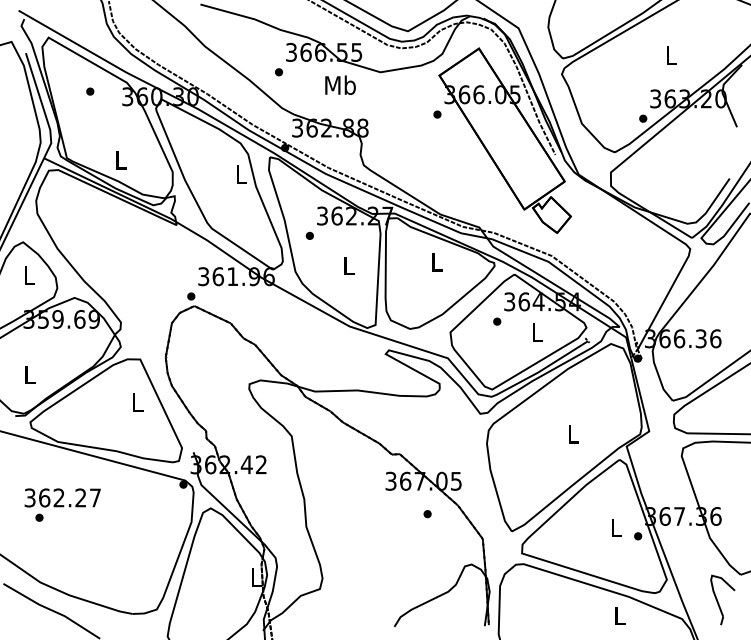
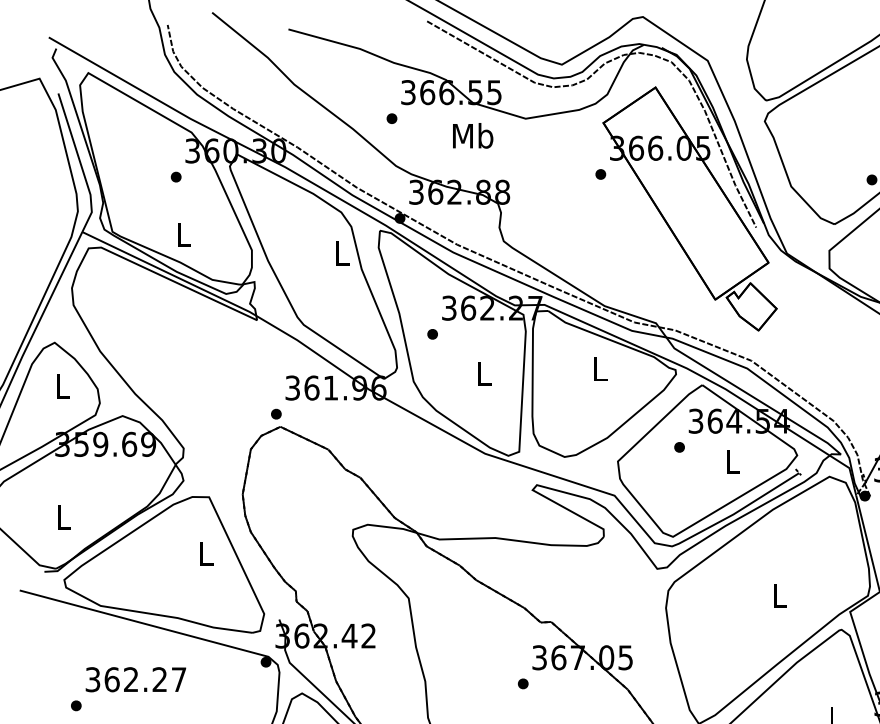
part: (90, 91) -> (176, 176), moved
text: (62, 497) -> (135, 679), moved
part: (427, 514) -> (523, 684), moved

